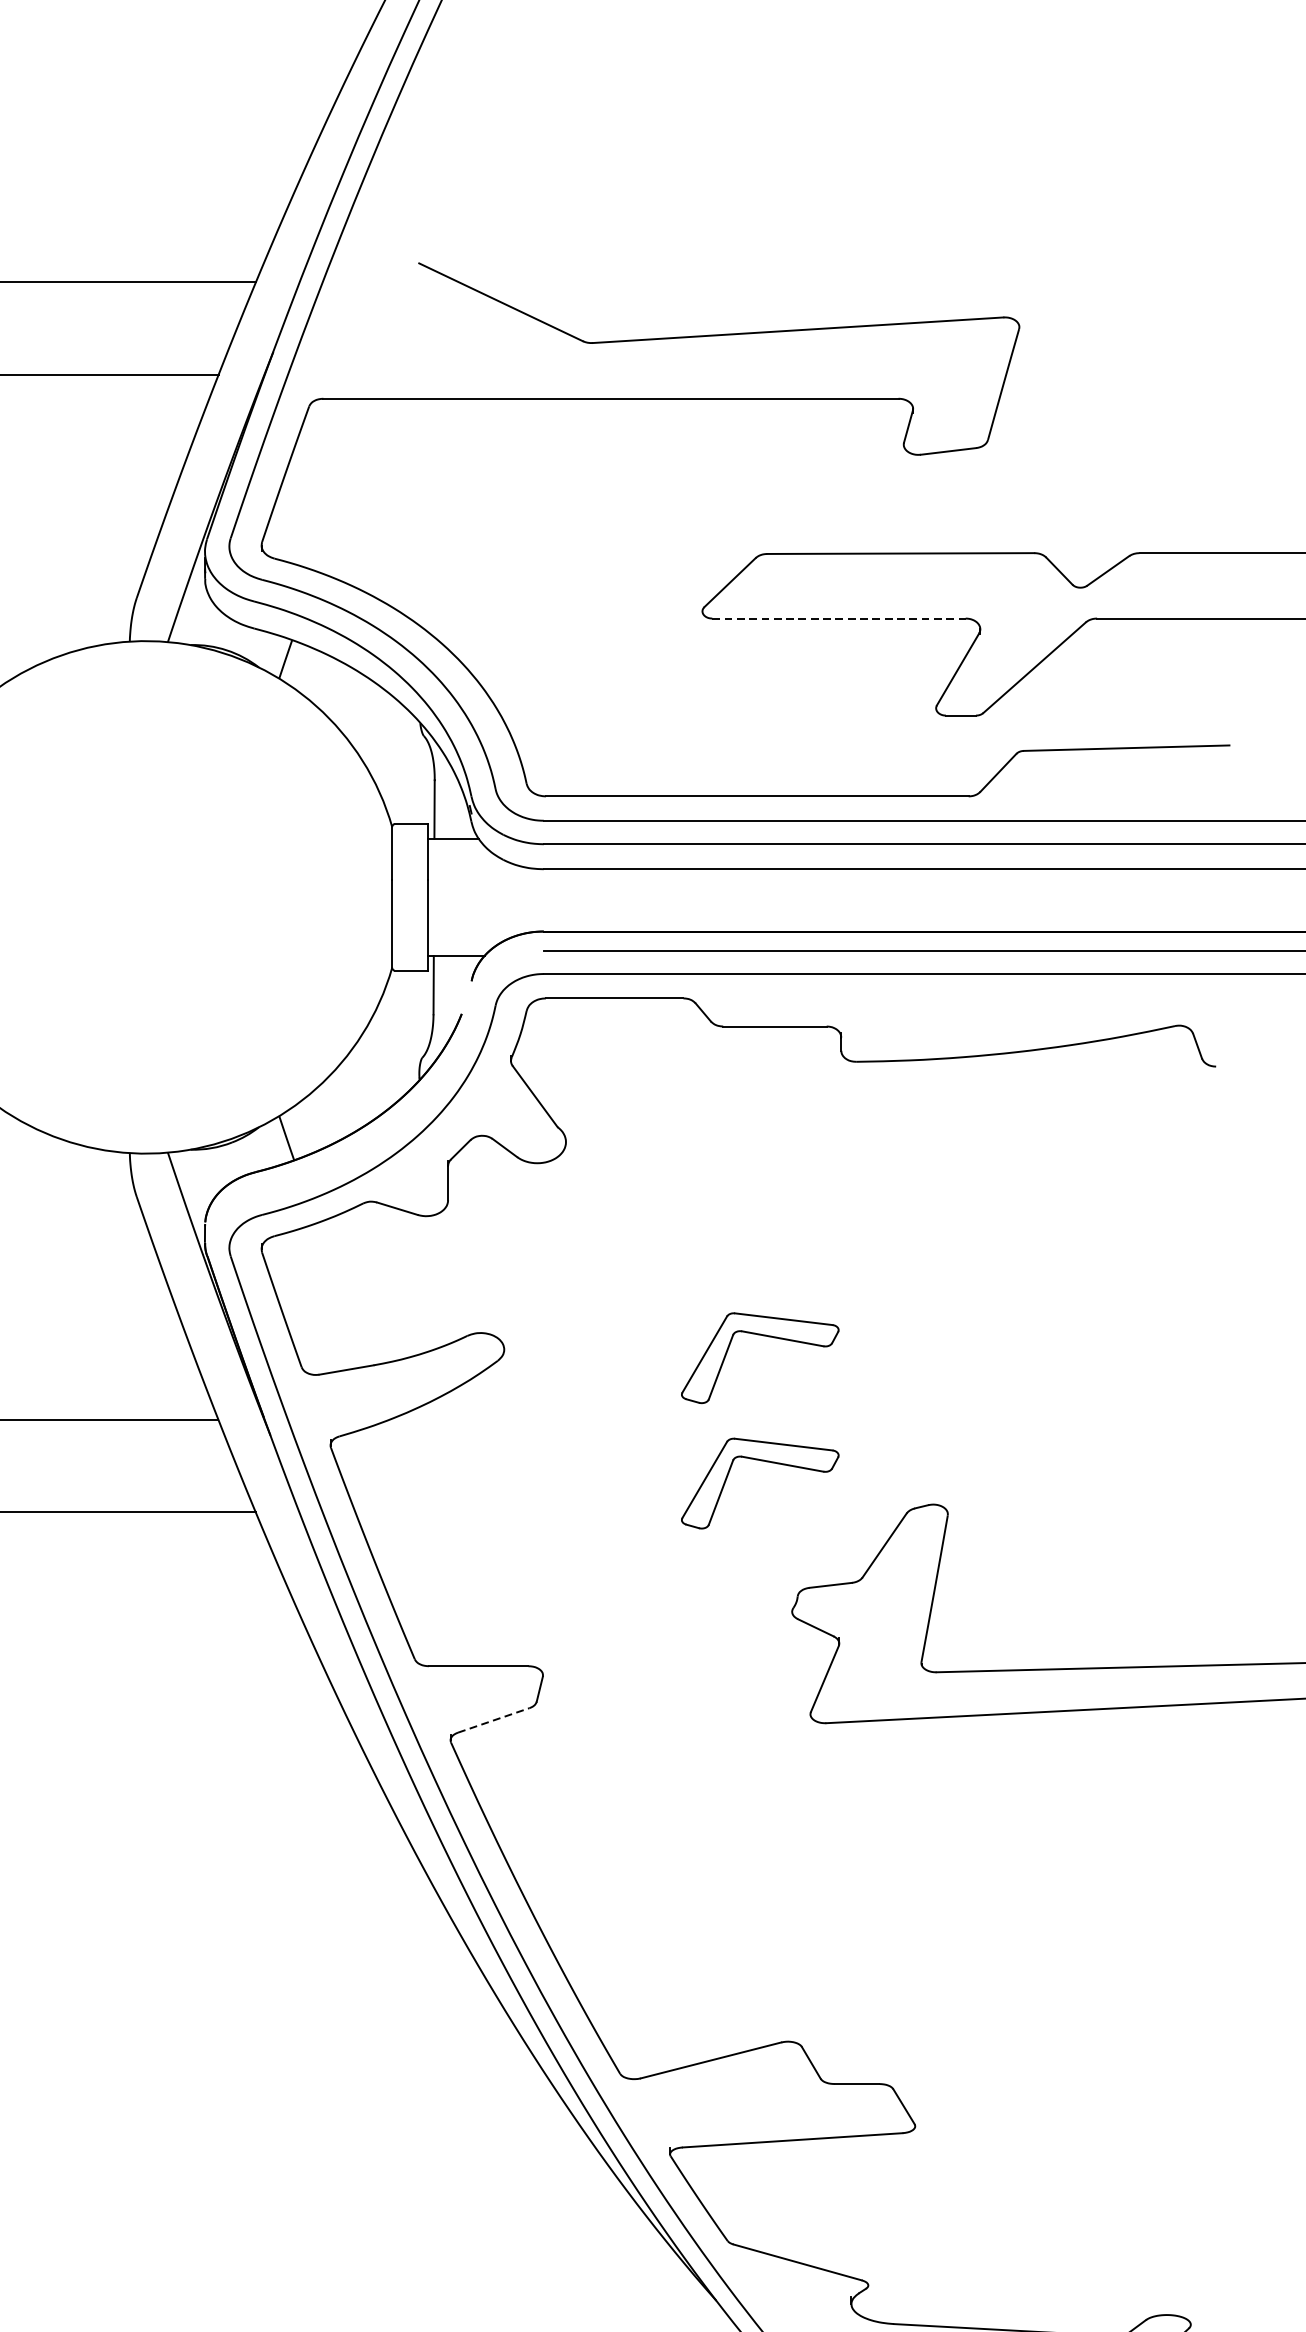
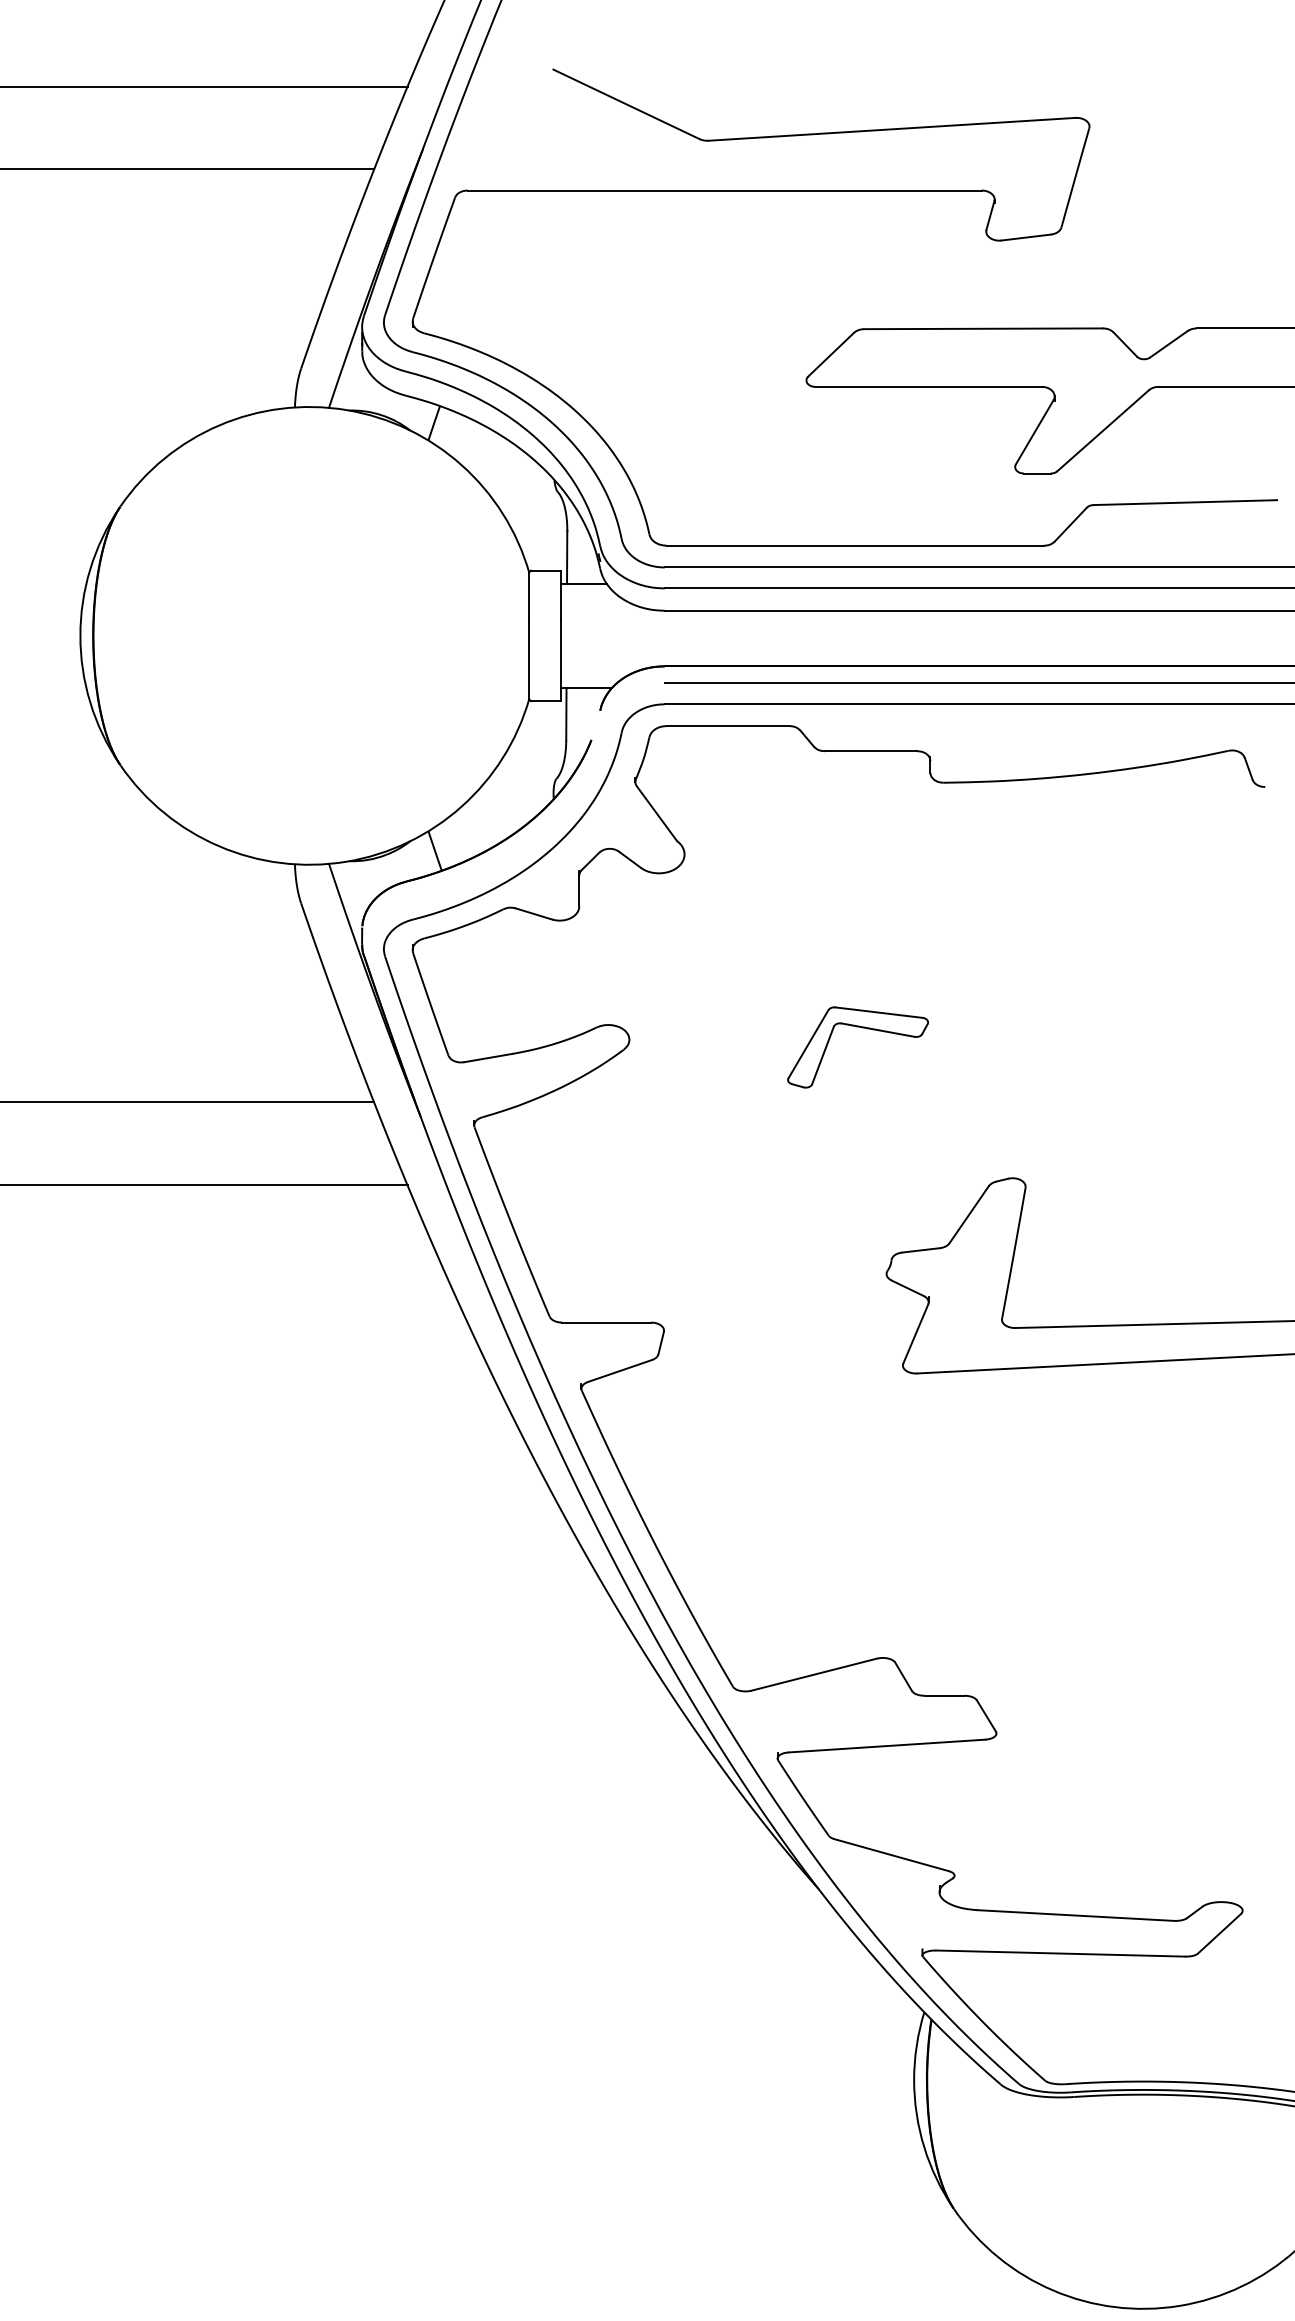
line: (839, 618) -> (928, 386), dashed -> solid
part: (765, 1462) -> (862, 1140), removed
line: (494, 1720) -> (620, 1371), dashed -> solid

